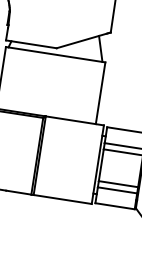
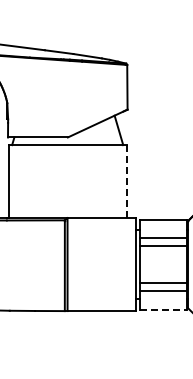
line: (100, 93) -> (126, 182), solid -> dashed
line: (115, 206) -> (164, 309), solid -> dashed

